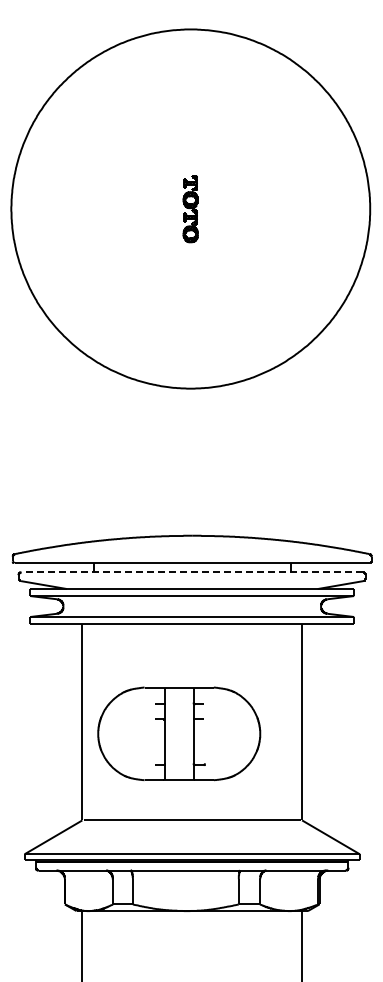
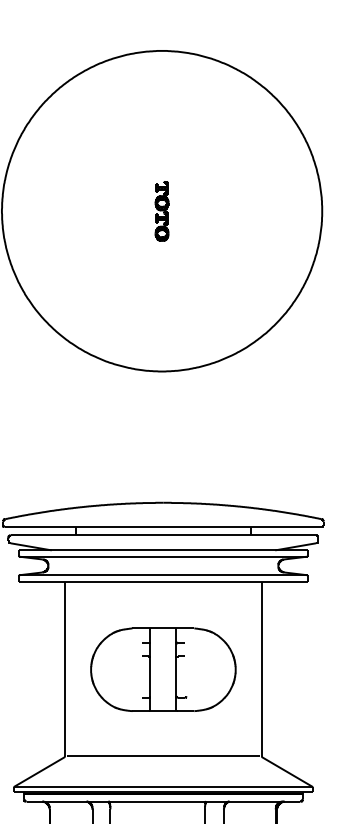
line: (192, 572) -> (163, 535), dashed -> solid
part: (179, 733) -> (163, 669), moved

